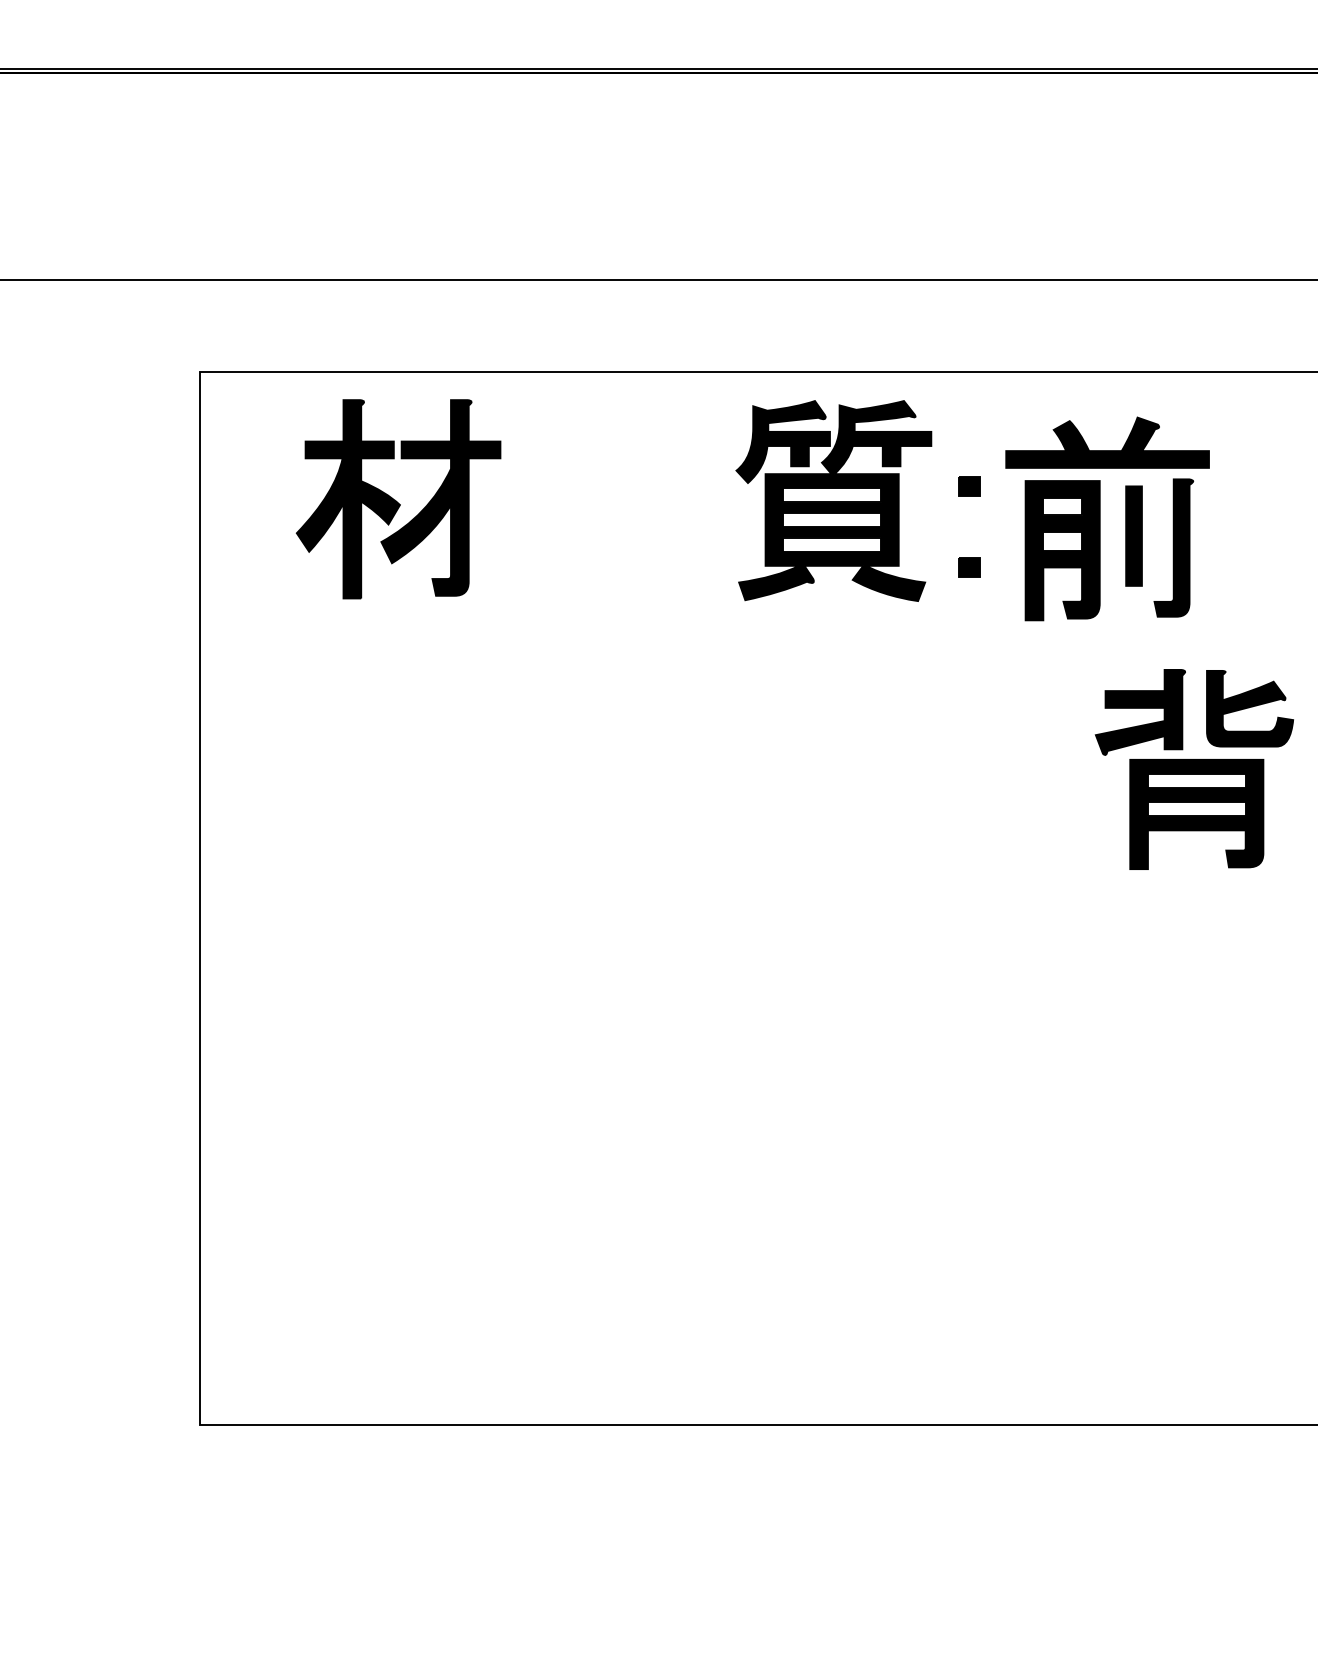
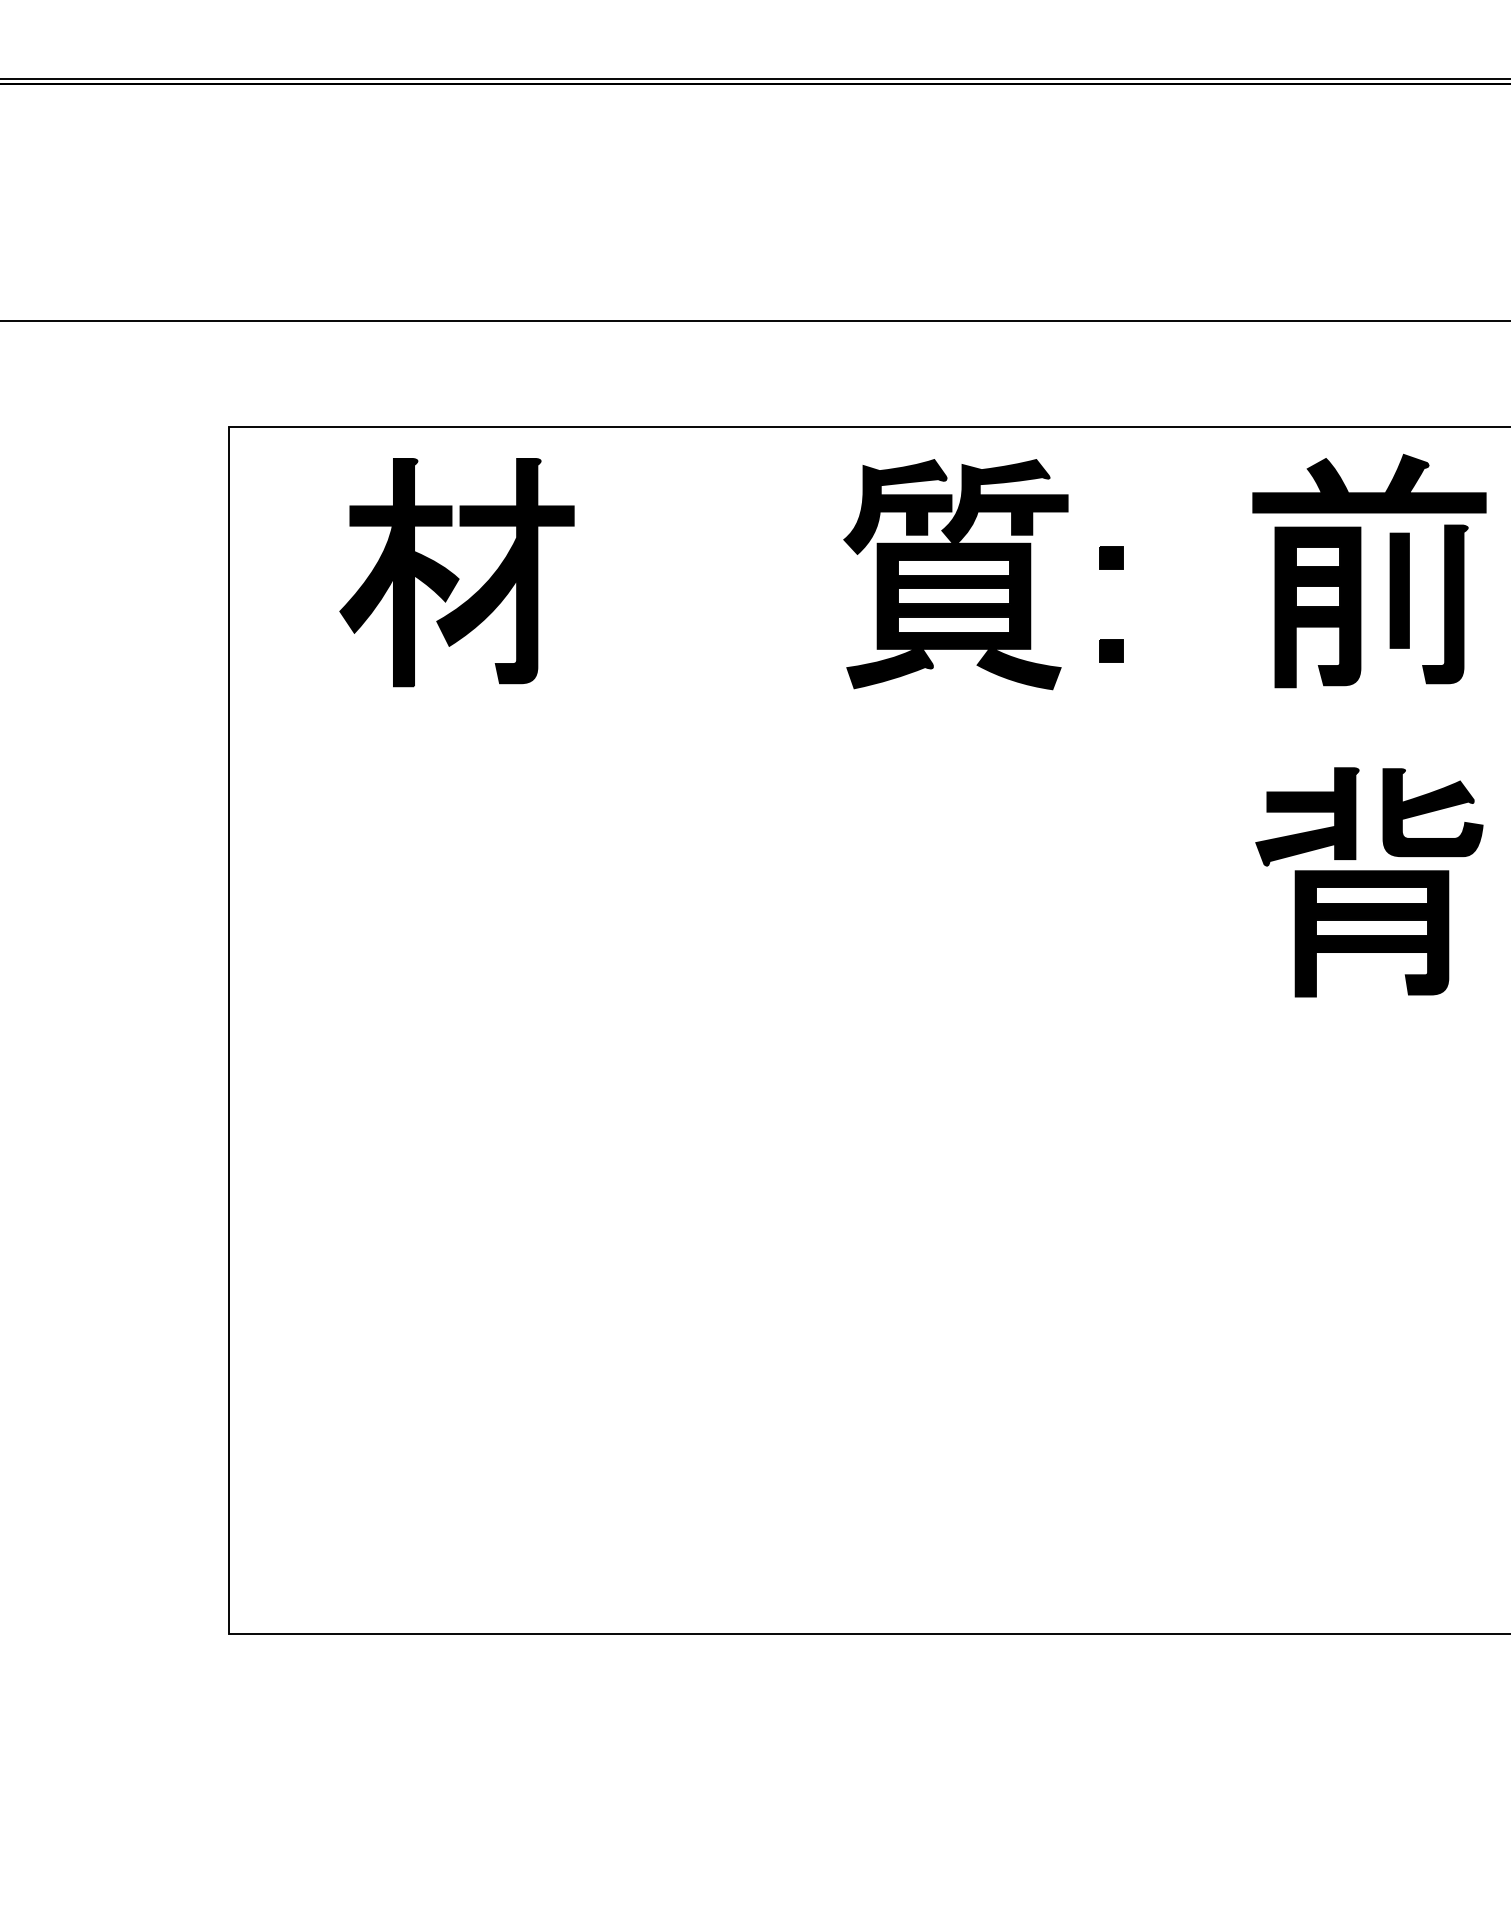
part: (1100, 518) -> (1361, 570), moved

